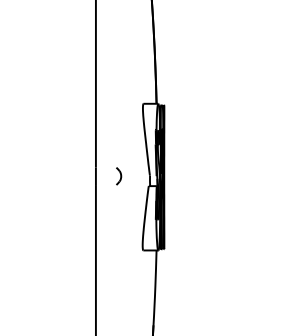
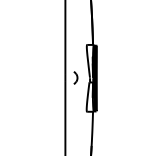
part: (118, 175) -> (75, 77), size x1.6

